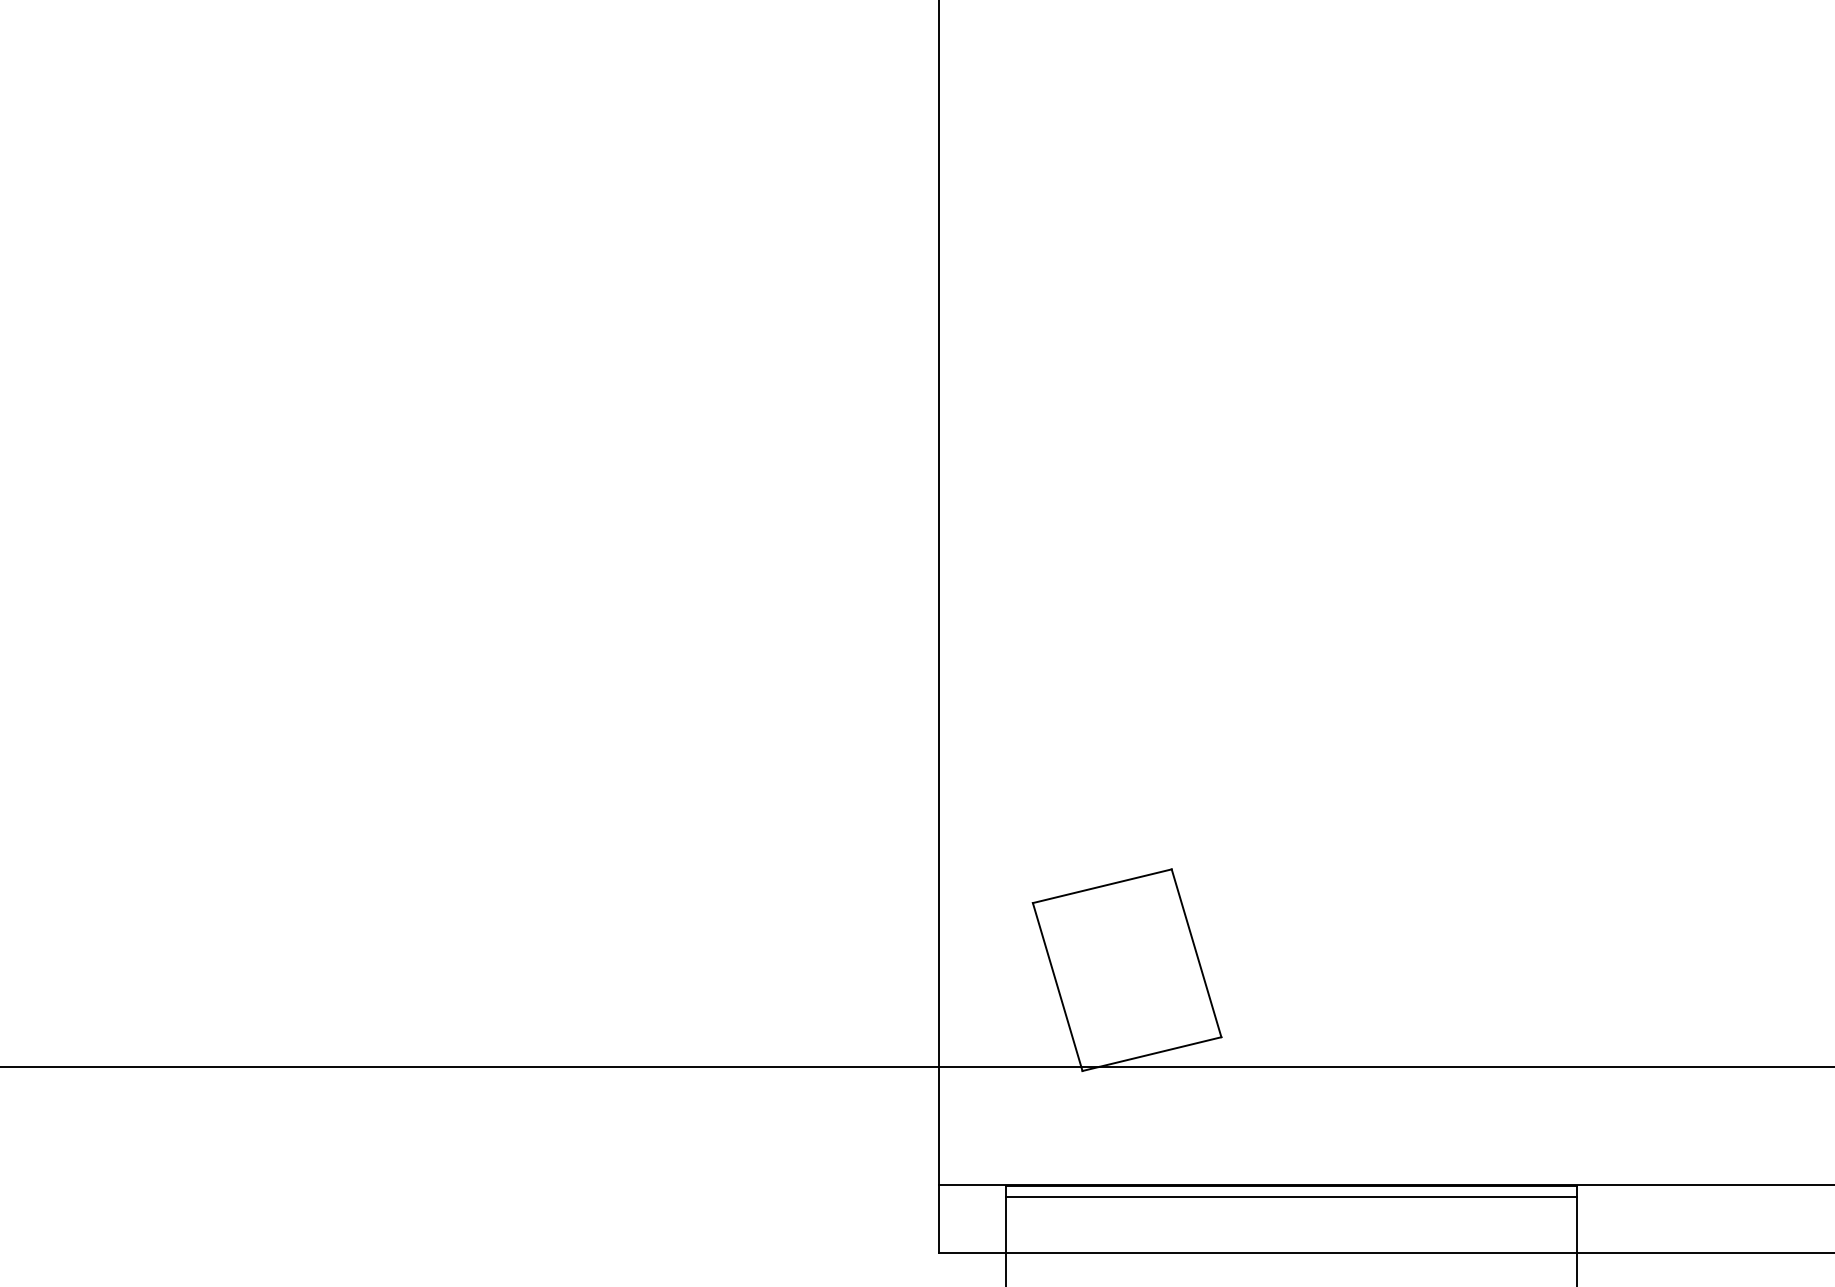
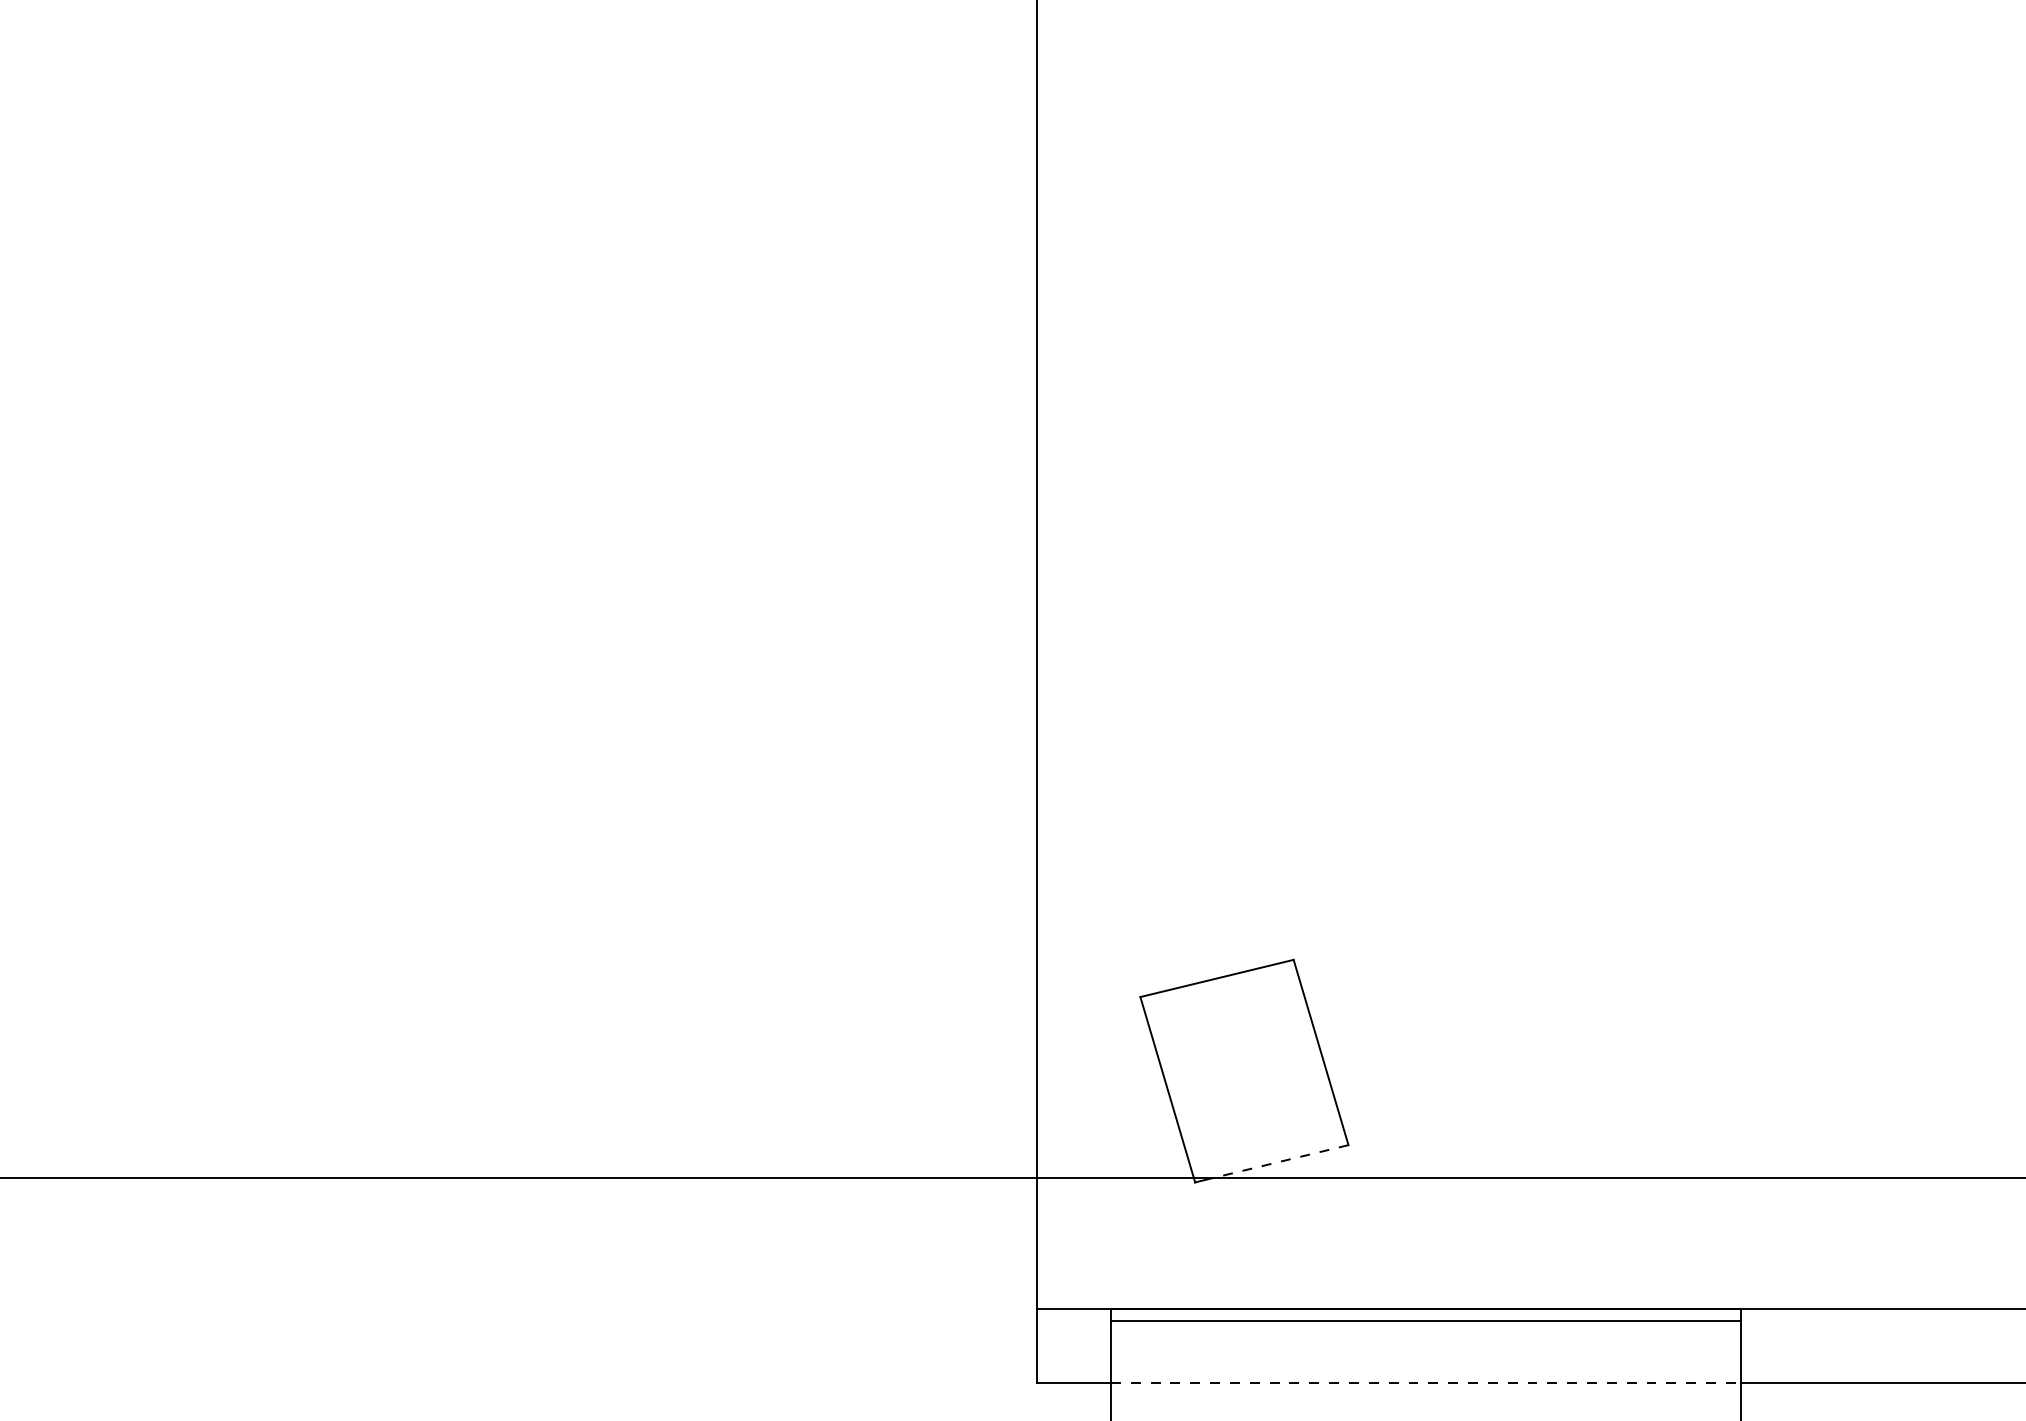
line: (1160, 1052) -> (1281, 1161), solid -> dashed
line: (1291, 1252) -> (1425, 1382), solid -> dashed

